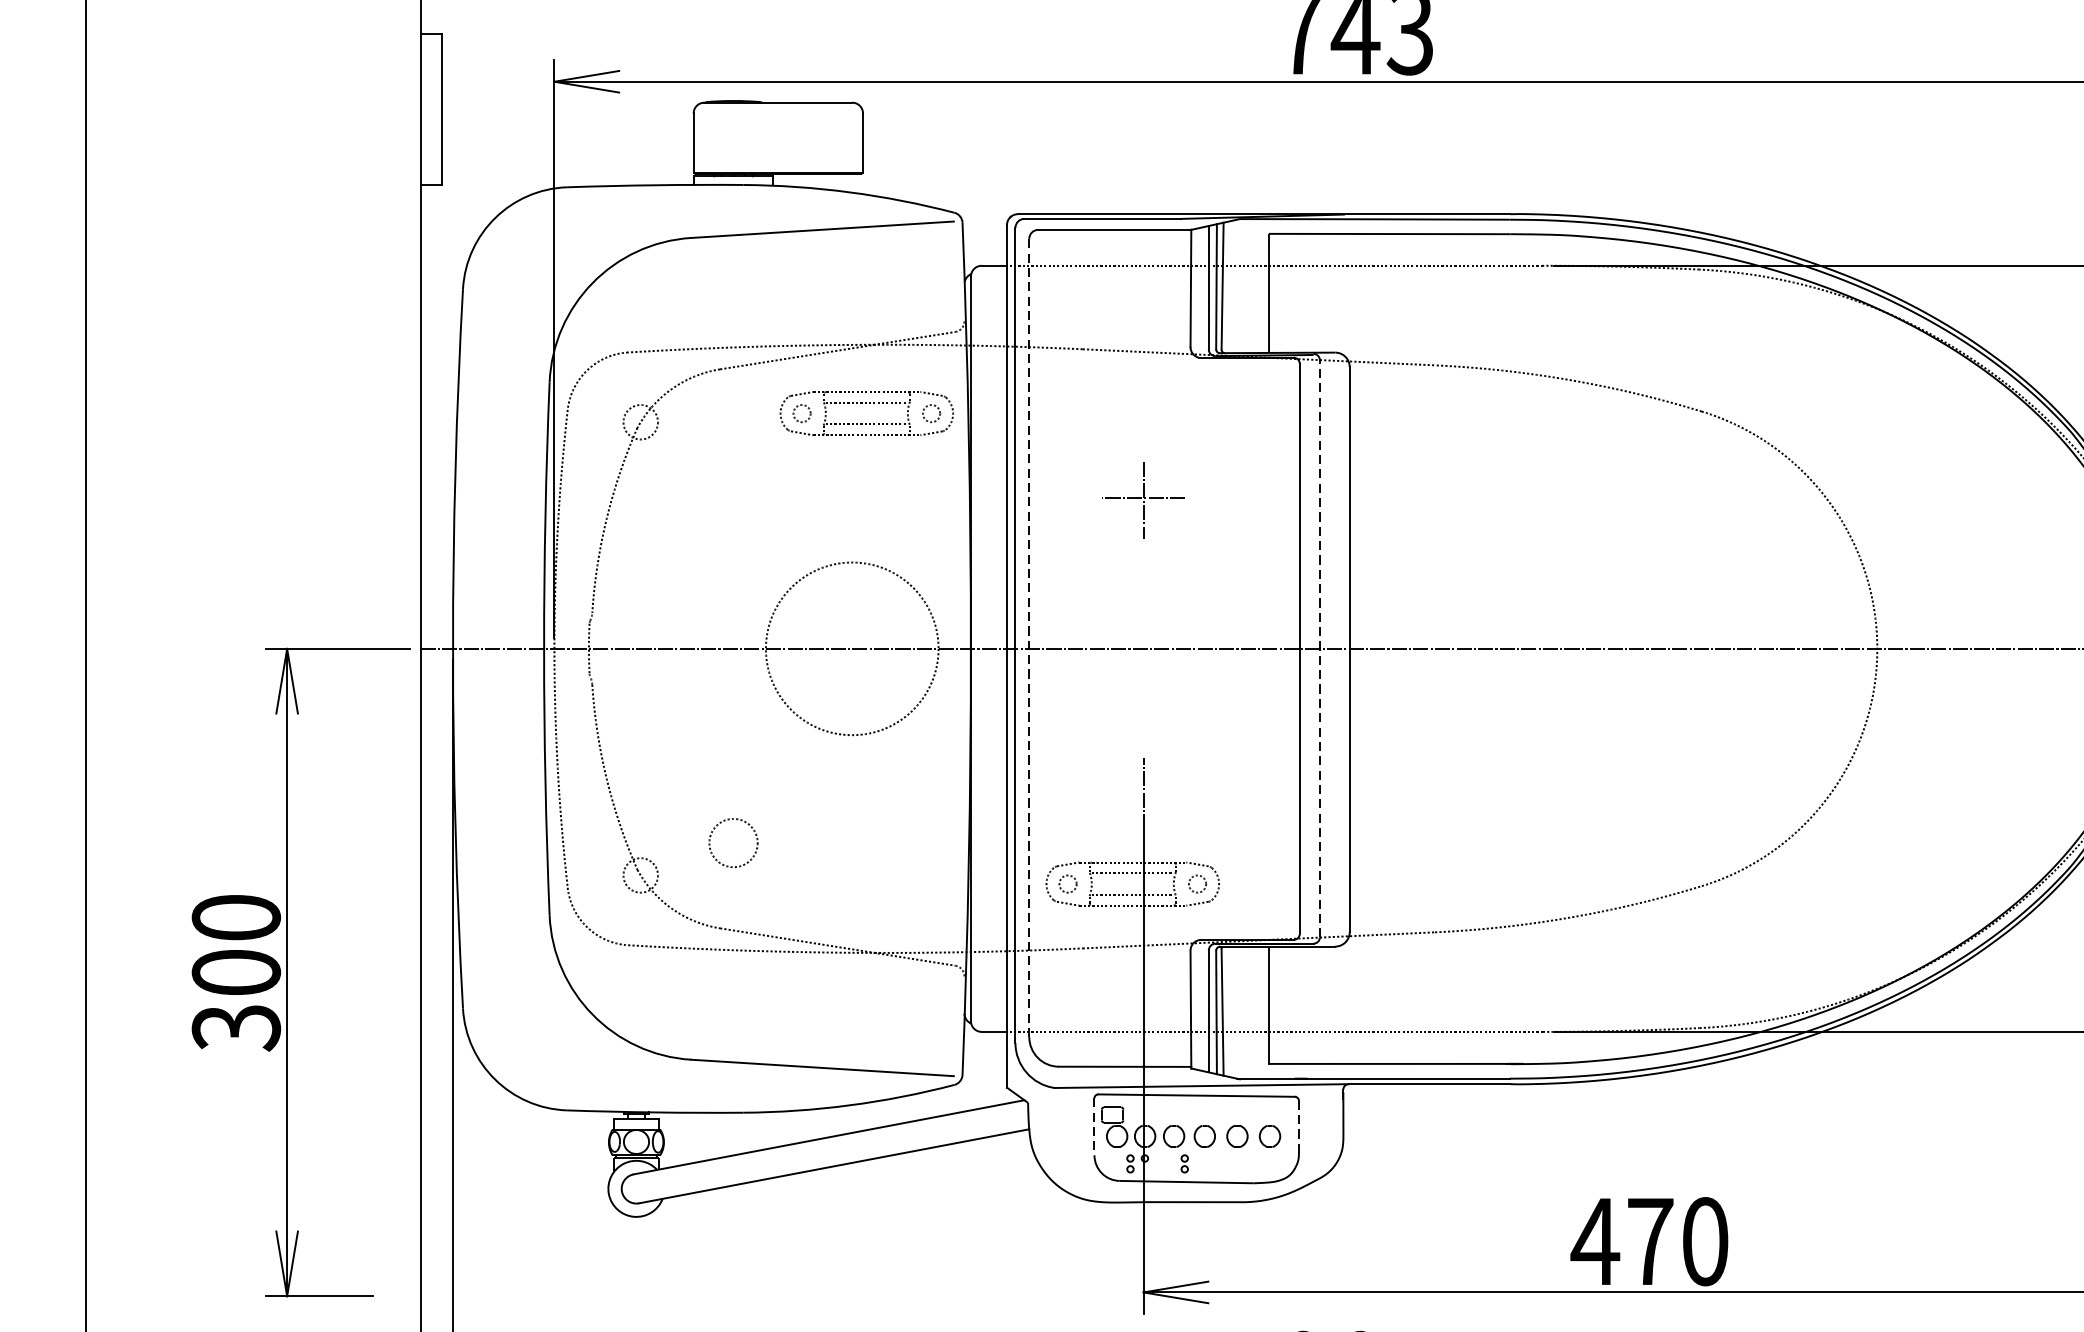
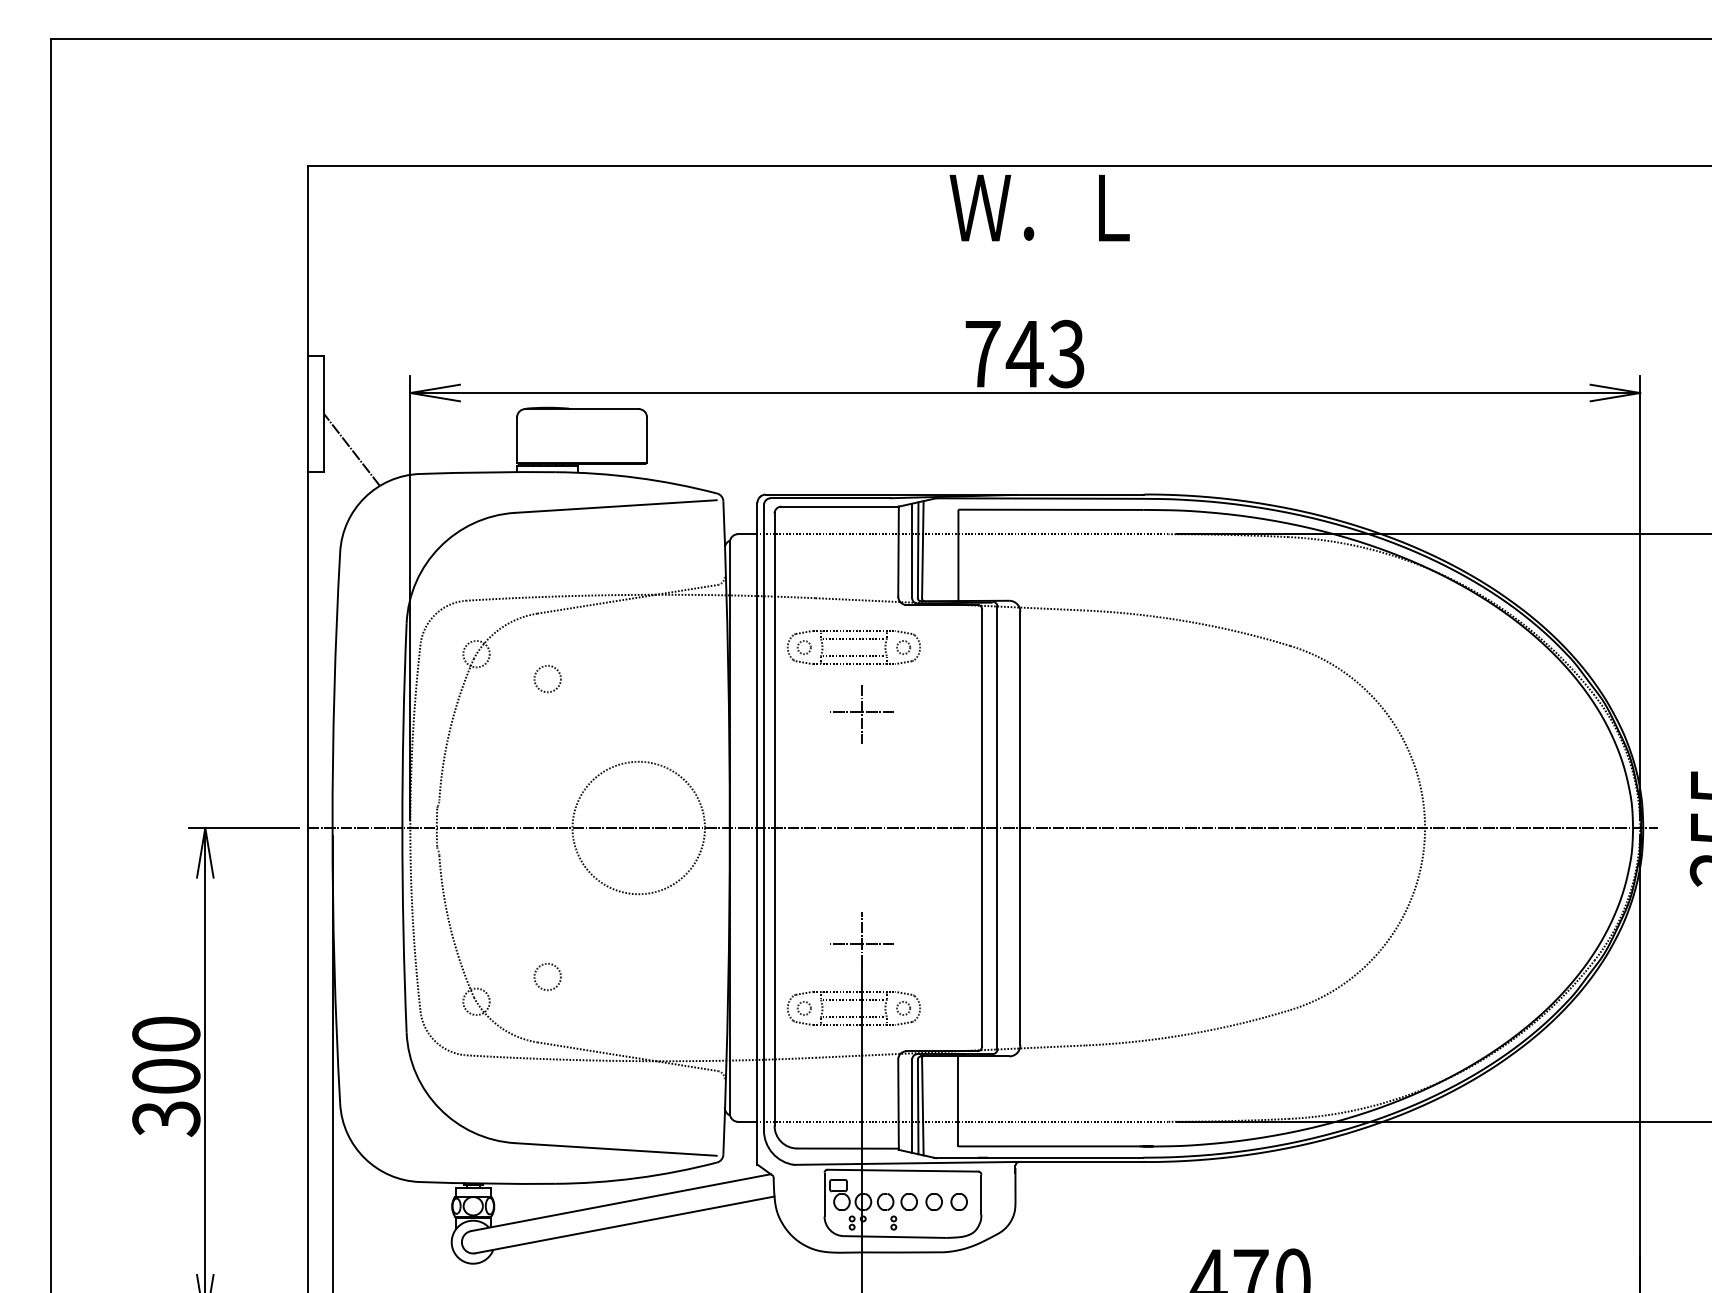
line: (477, 155) -> (351, 449), added
part: (866, 403) -> (853, 639), moved
circle: (733, 455) -> (547, 679), added
line: (1029, 637) -> (774, 819), dashed -> solid
line: (1319, 648) -> (997, 827), dashed -> solid
line: (1143, 799) -> (862, 943), added
circle: (733, 842) -> (547, 976), size x0.71
line: (1094, 1126) -> (824, 1194), dashed -> solid
line: (1299, 1126) -> (981, 1194), dashed -> solid

